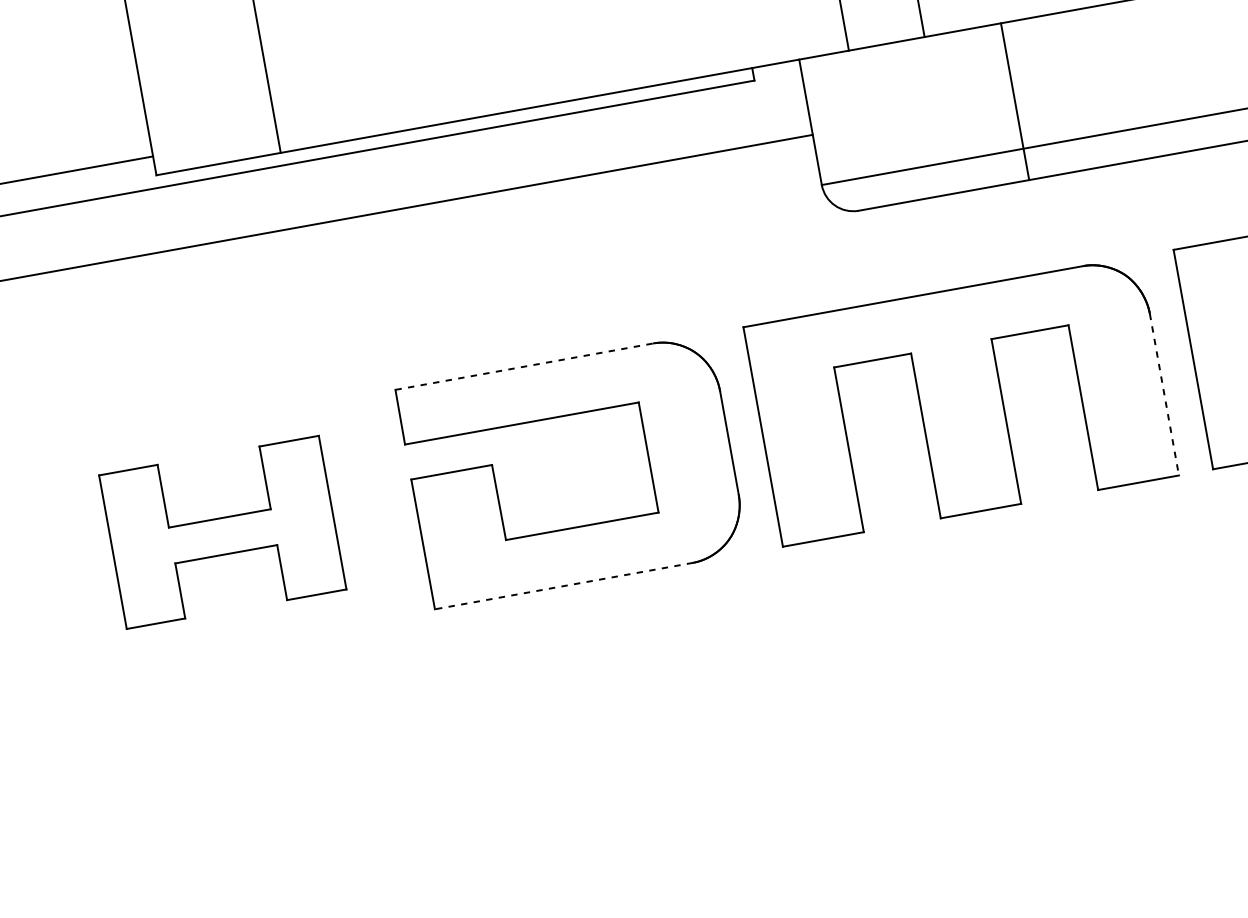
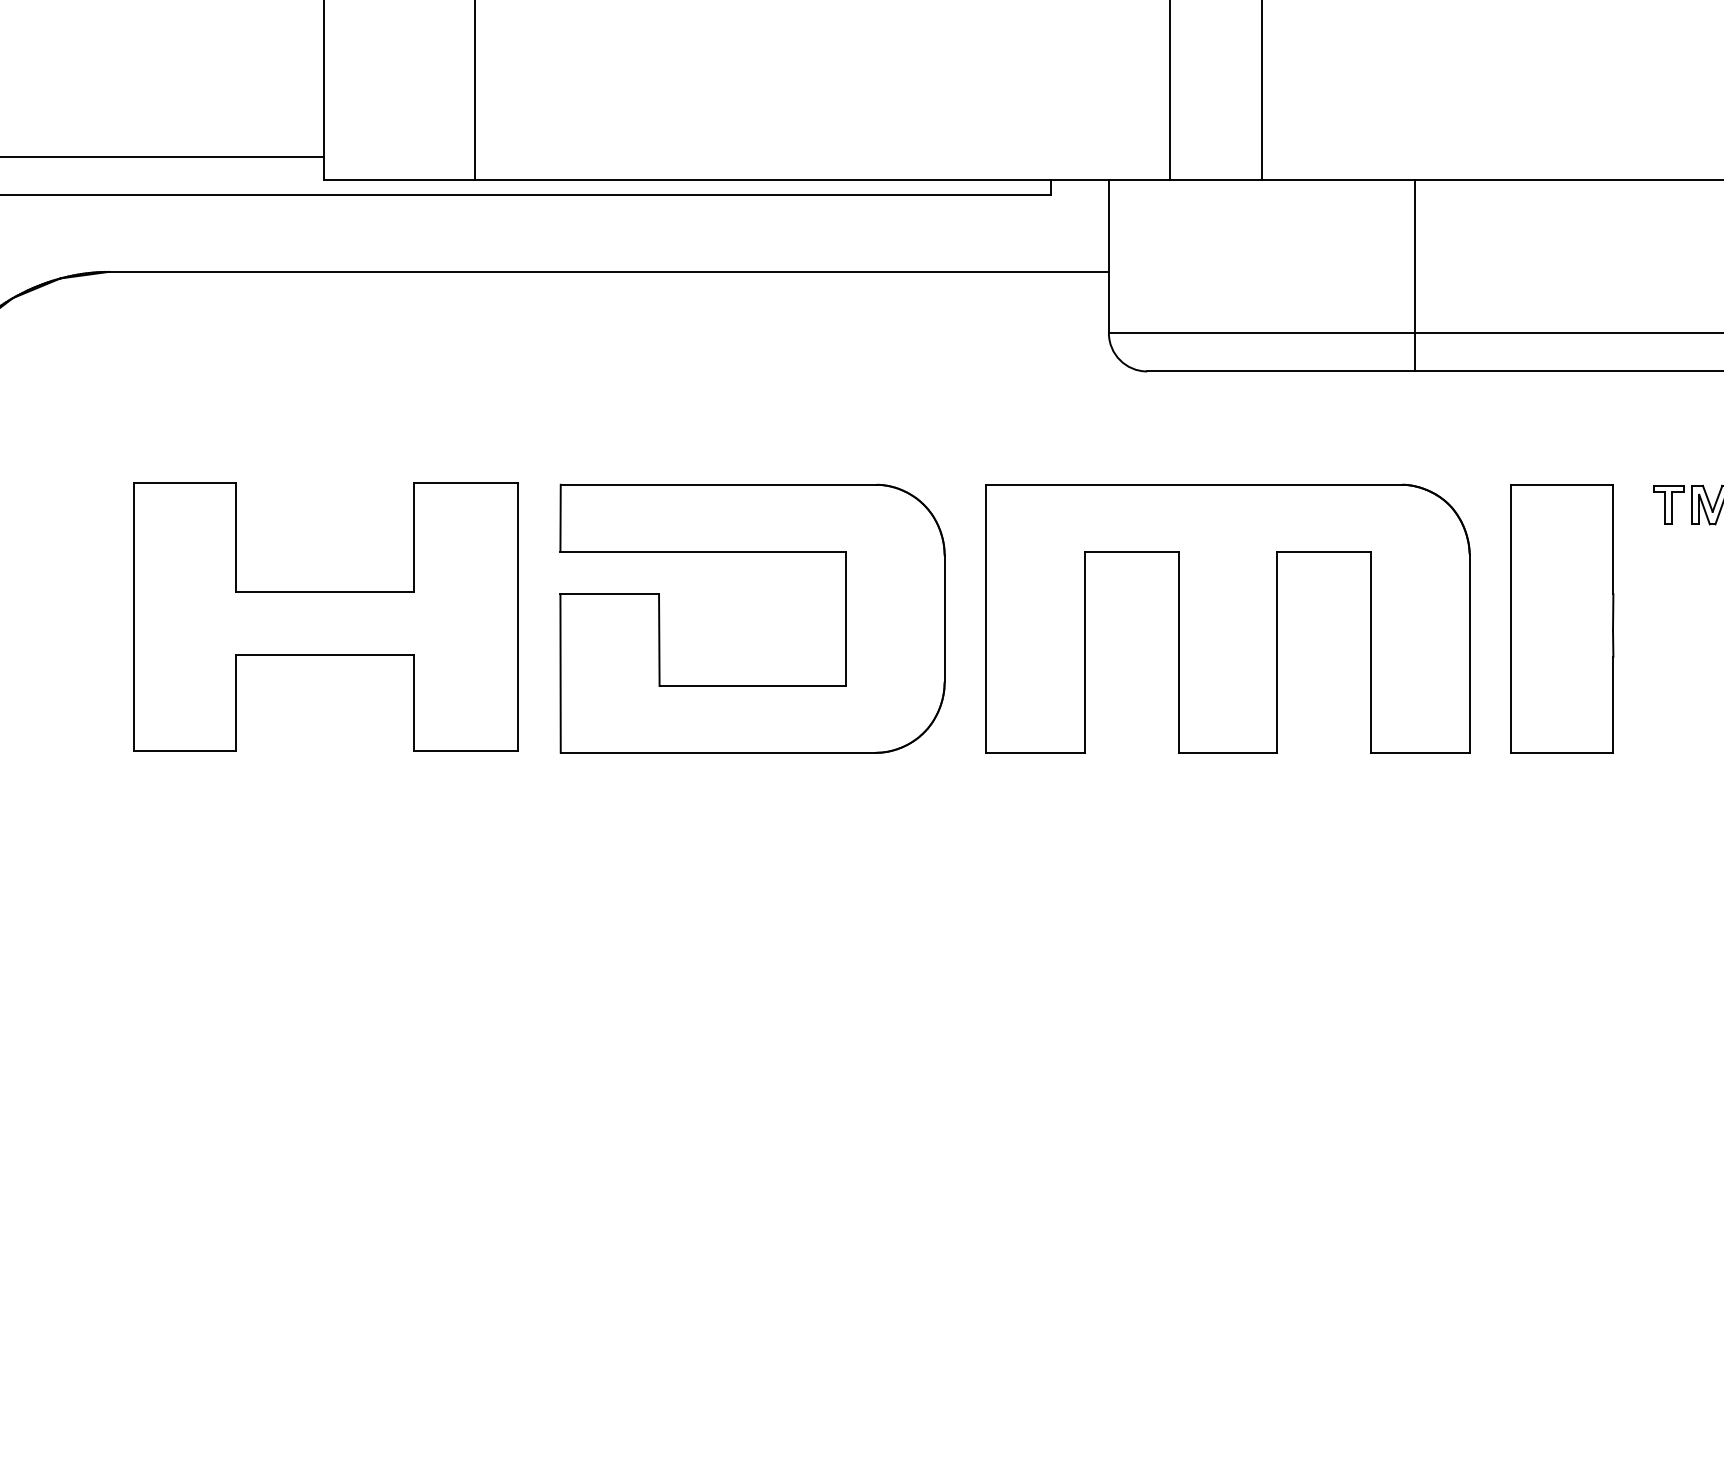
line: (1015, 101) -> (1415, 275), moved
line: (524, 366) -> (718, 484), dashed -> solid
line: (1164, 394) -> (1469, 654), dashed -> solid
part: (222, 532) -> (325, 616), size x1.43
line: (564, 585) -> (718, 752), dashed -> solid

